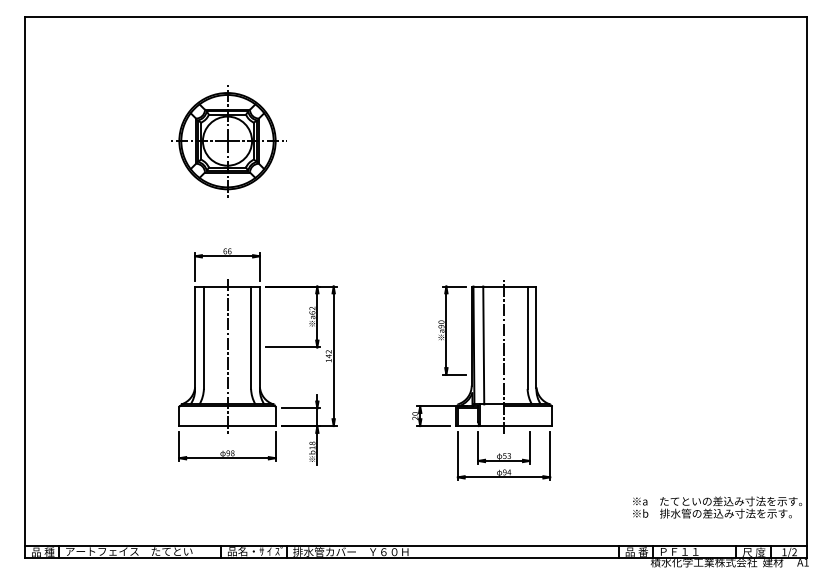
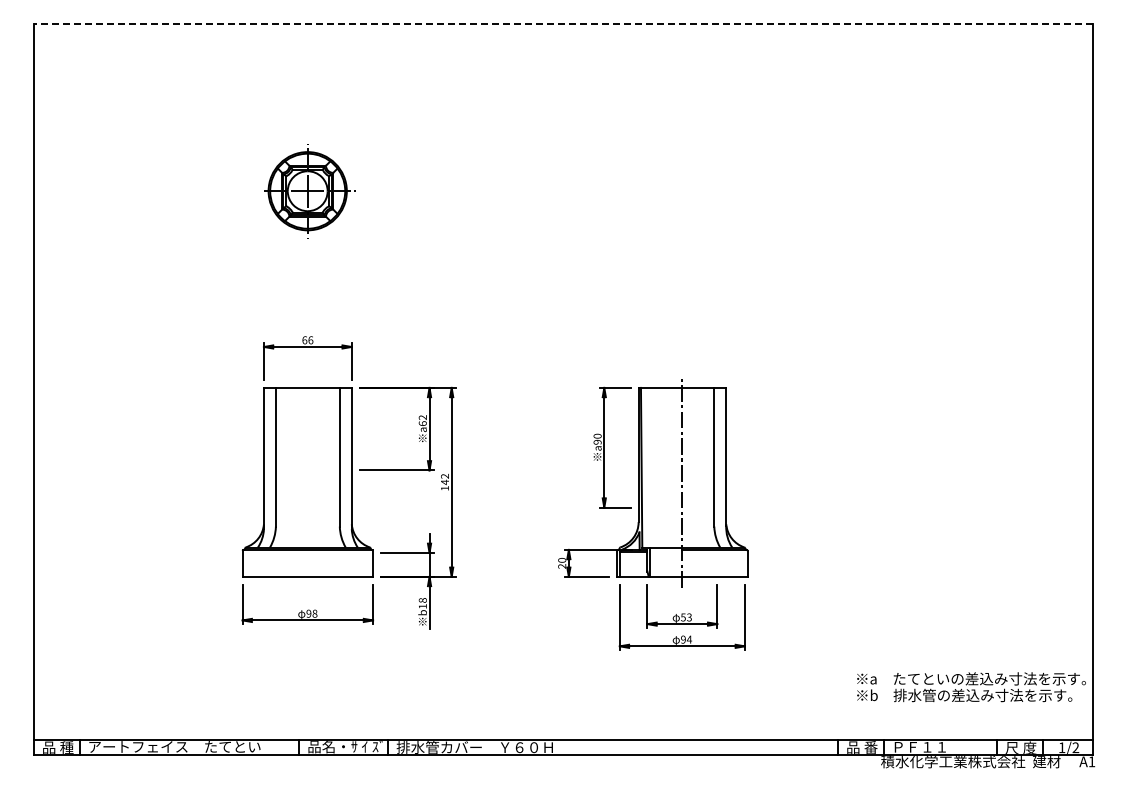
line: (416, 17) -> (563, 23), solid -> dashed
part: (227, 141) -> (307, 191), size x0.6
line: (483, 345) -> (654, 467), removed
line: (227, 356) -> (307, 482), removed

